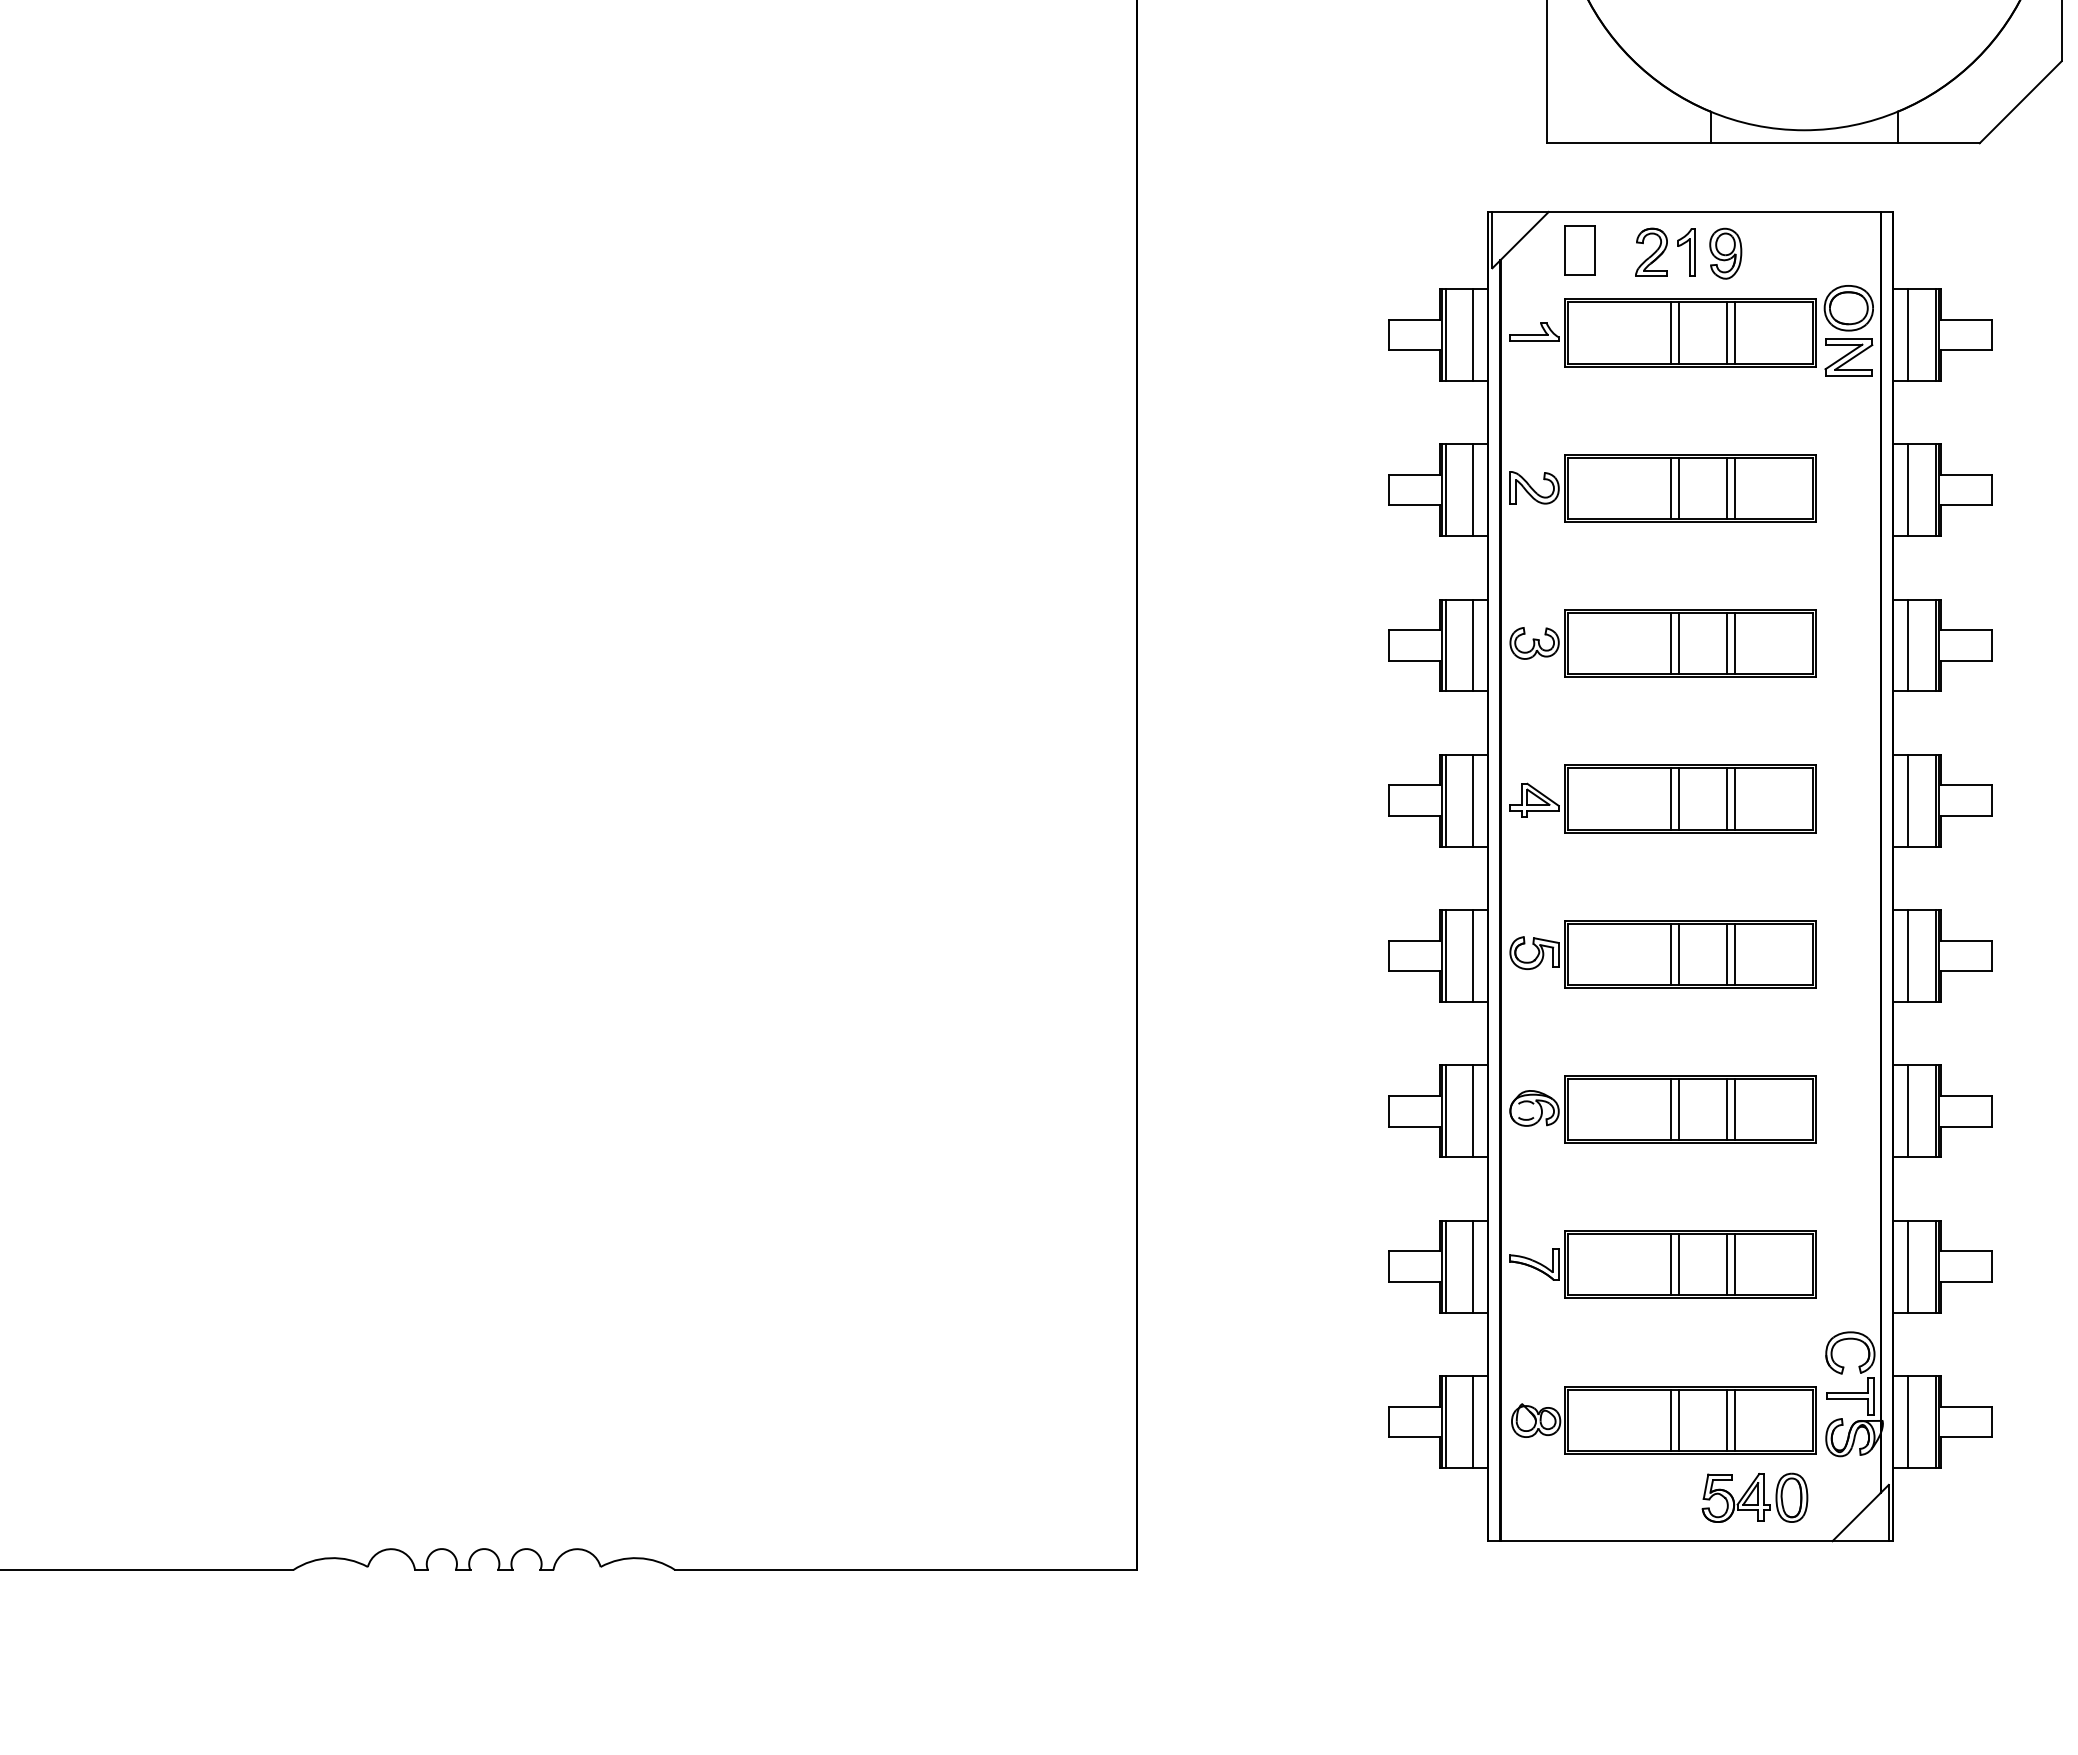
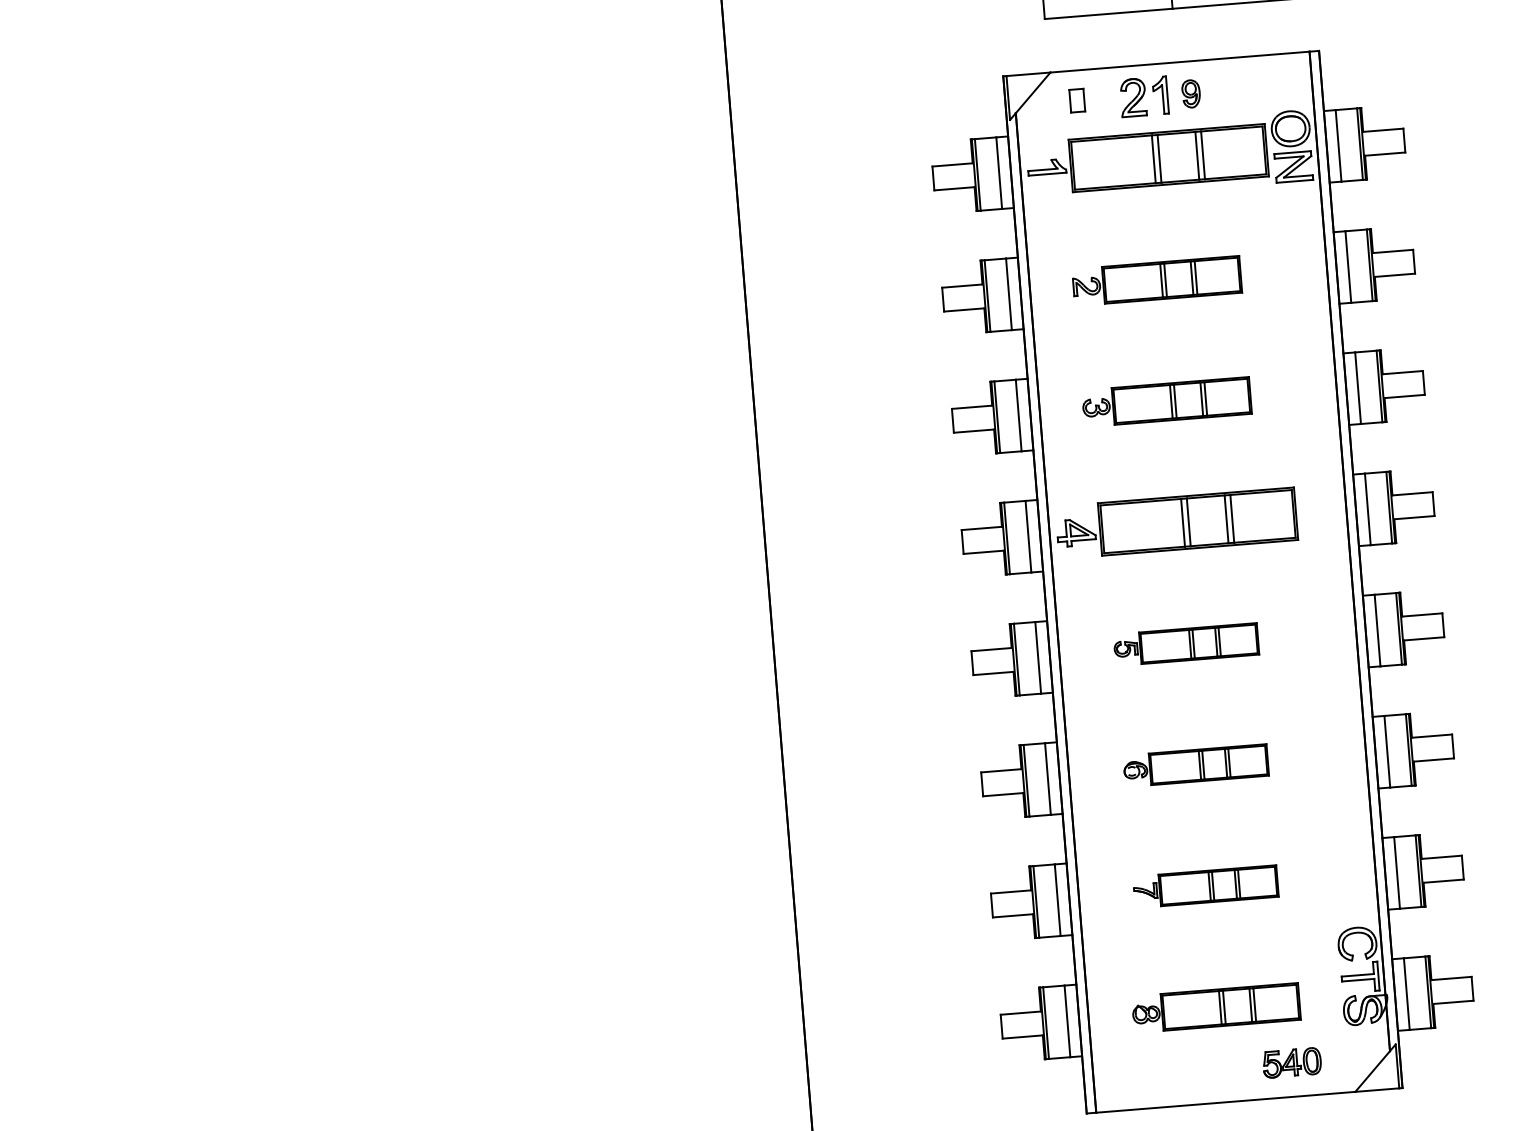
part: (1579, 250) -> (1076, 100), size x0.6
part: (1725, 253) -> (1190, 93), size x0.7
part: (1662, 488) -> (1156, 281), size x0.7
part: (1662, 643) -> (1166, 402), size x0.7
part: (1662, 954) -> (1185, 644), size x0.6
part: (1662, 1109) -> (1195, 765), size x0.6
part: (1662, 1264) -> (1205, 886), size x0.6
part: (1663, 1420) -> (1215, 1008), size x0.7
part: (1754, 1497) -> (1291, 1062), size x0.7

